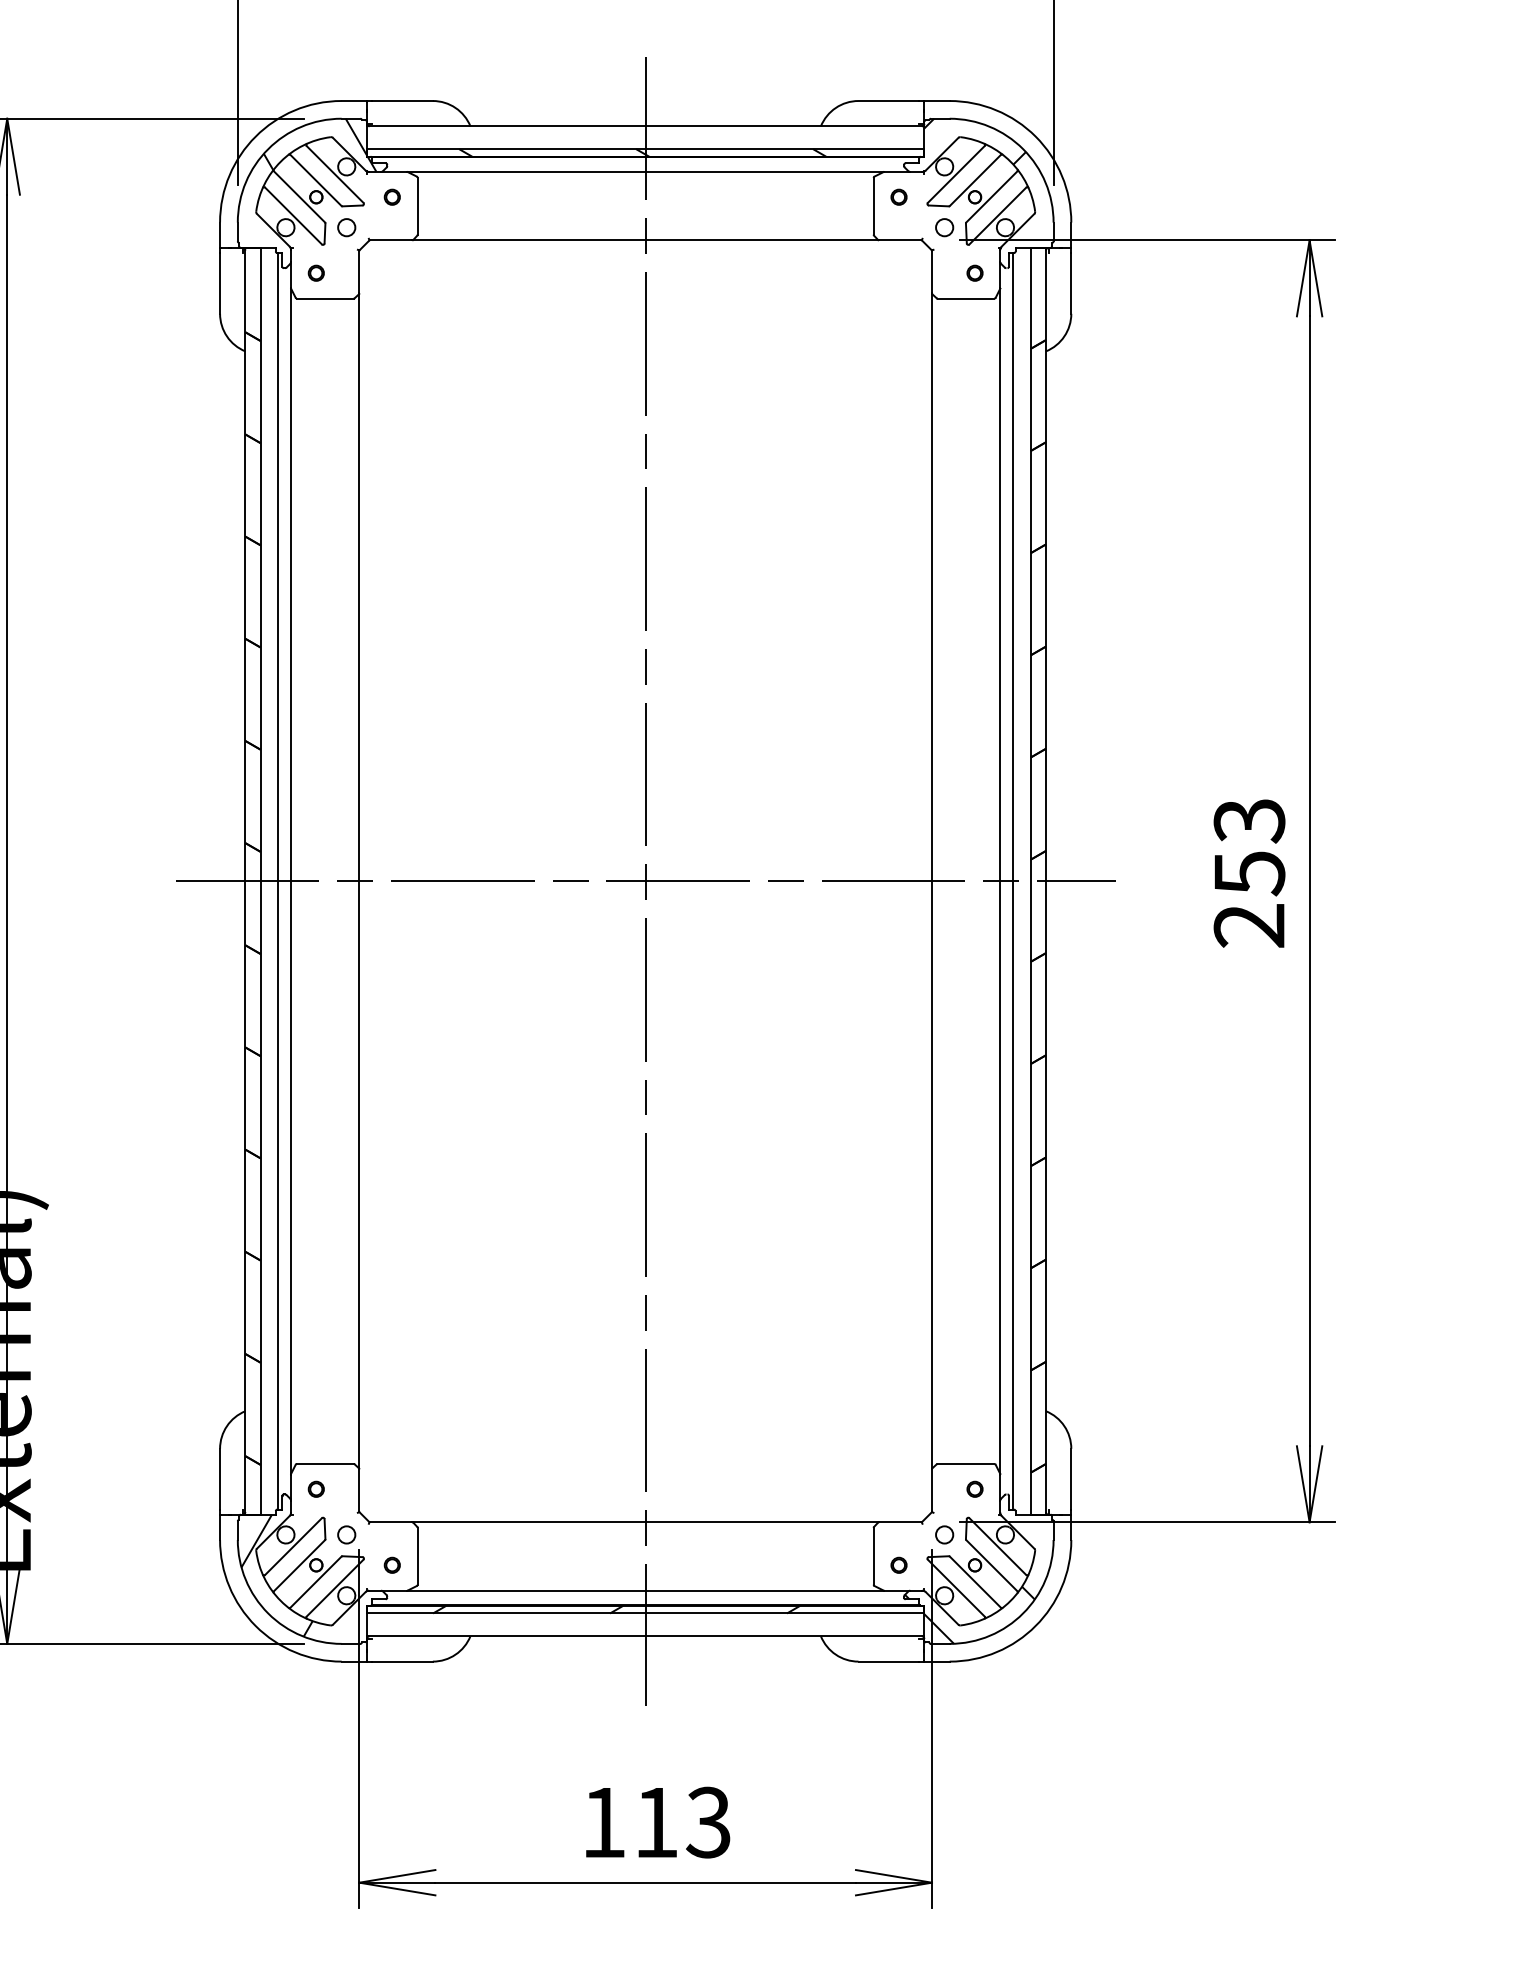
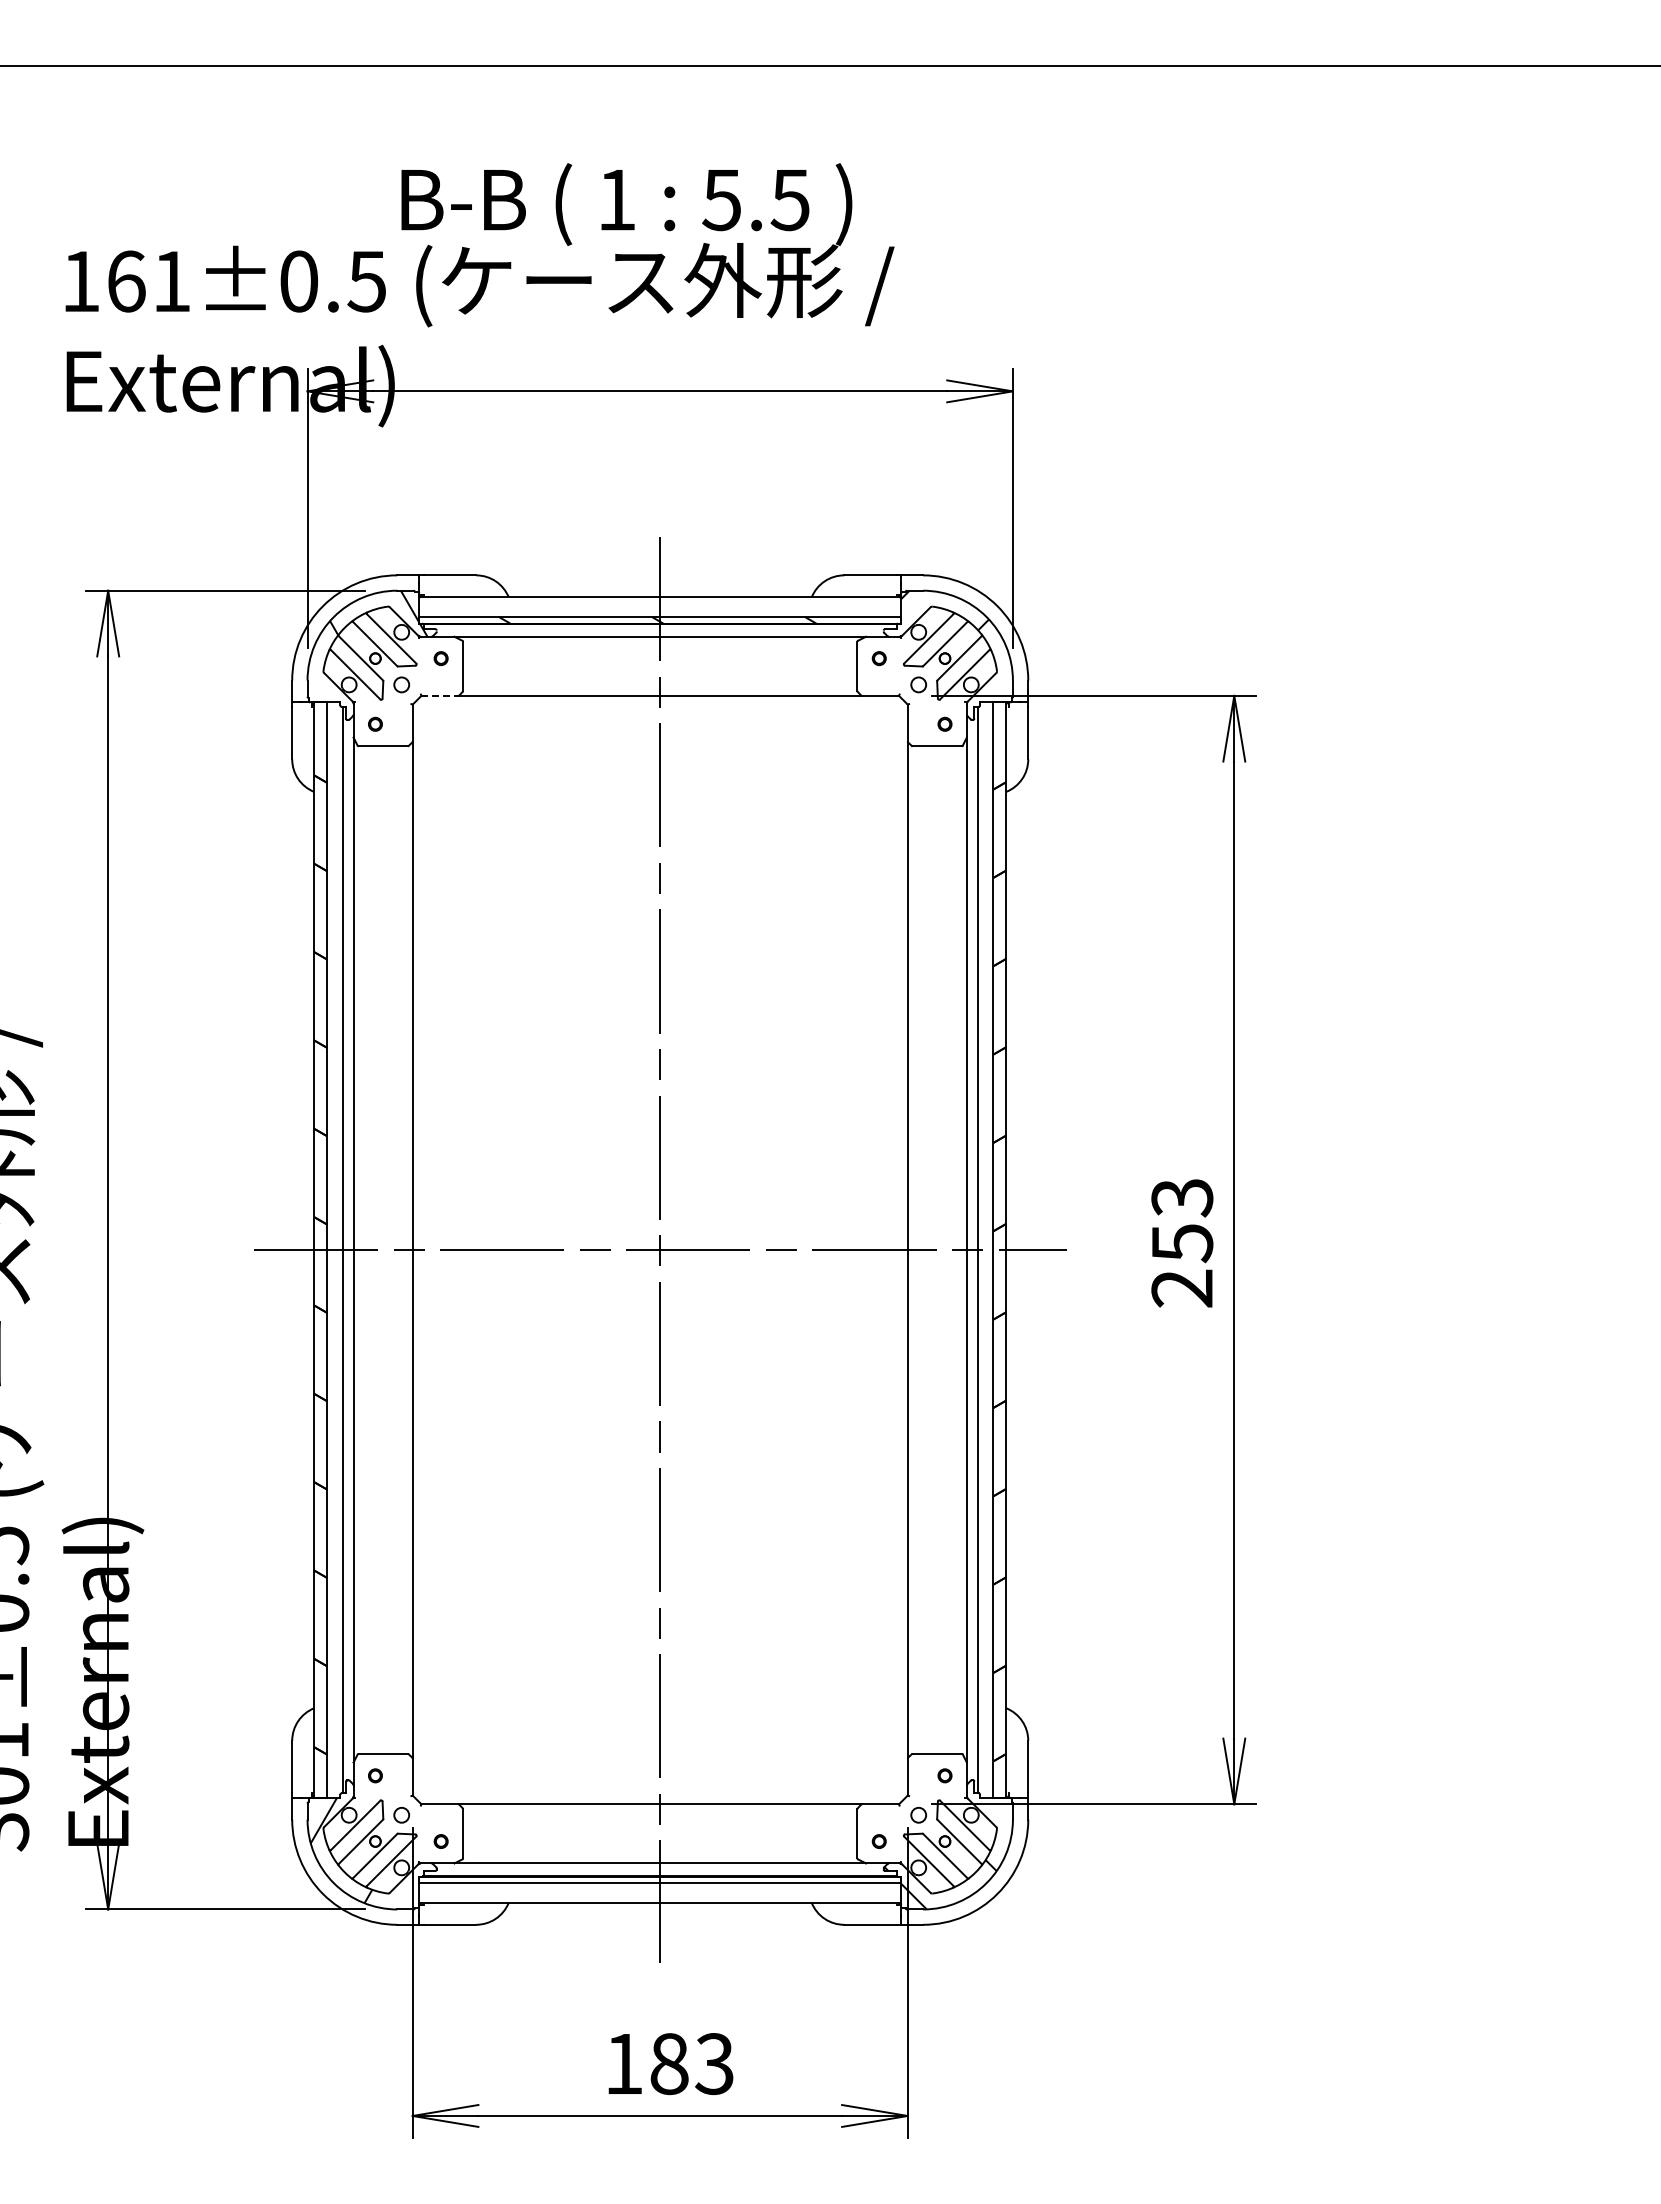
line: (391, 239) -> (440, 695), solid -> dashed
hatch: (615, 1609) -> (634, 1879), removed
text: (656, 1823) -> (669, 2064), 113 -> 183

